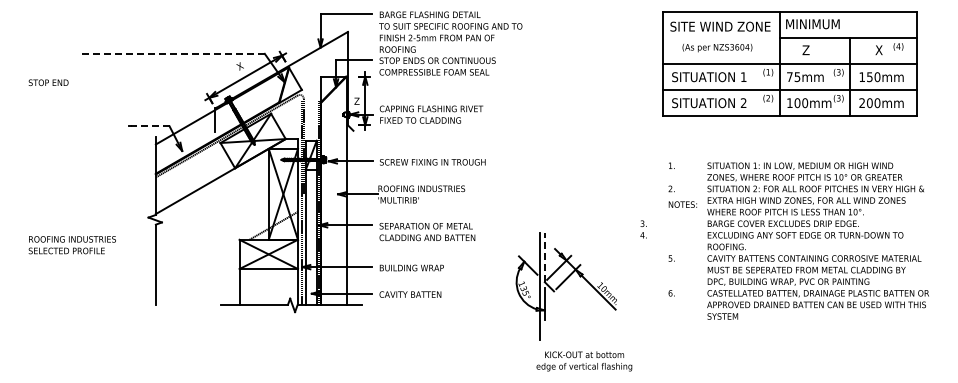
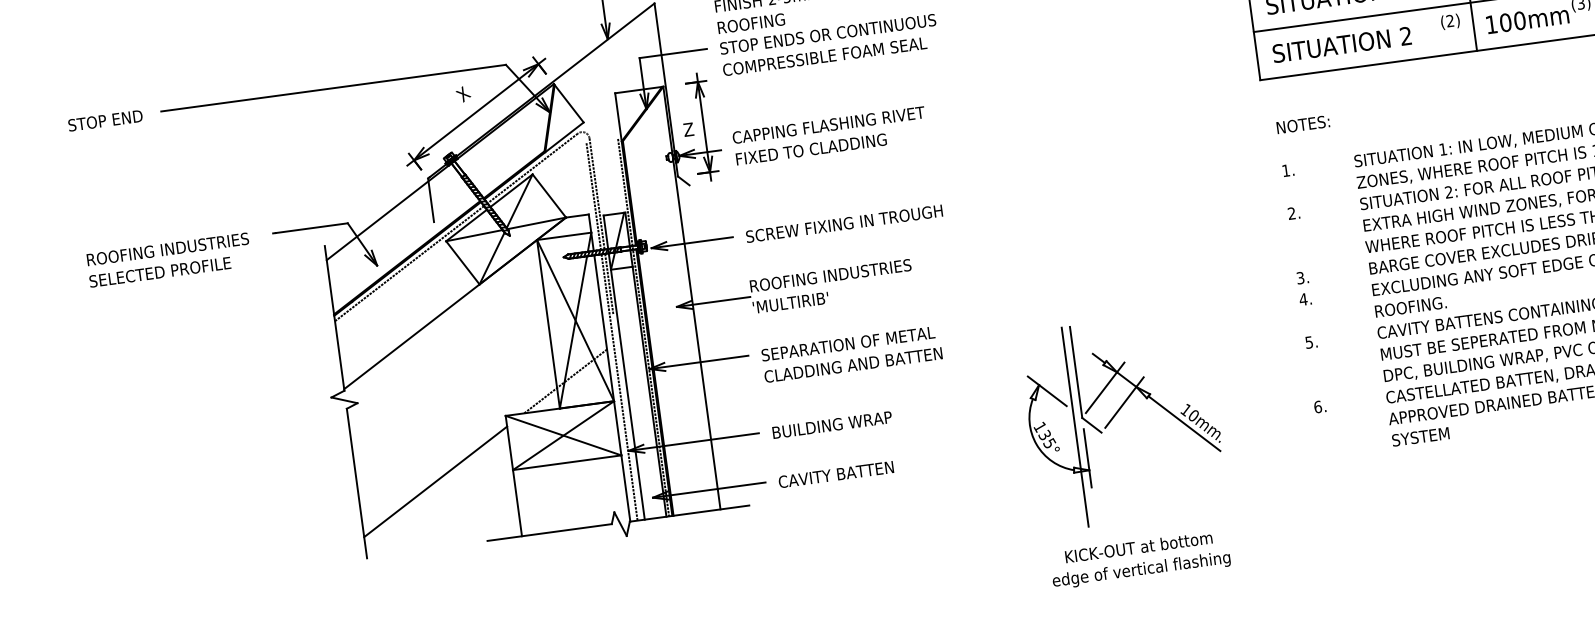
line: (171, 53) -> (332, 87), dashed -> solid
text: (48, 82) -> (105, 120), moved
line: (149, 126) -> (310, 228), dashed -> solid
text: (682, 204) -> (1302, 124), moved
text: (643, 229) -> (1303, 288), moved
text: (71, 245) -> (167, 260), moved
line: (544, 257) -> (1075, 372), dashed -> solid
line: (197, 269) -> (435, 481), added
text: (584, 361) -> (1140, 559), moved

